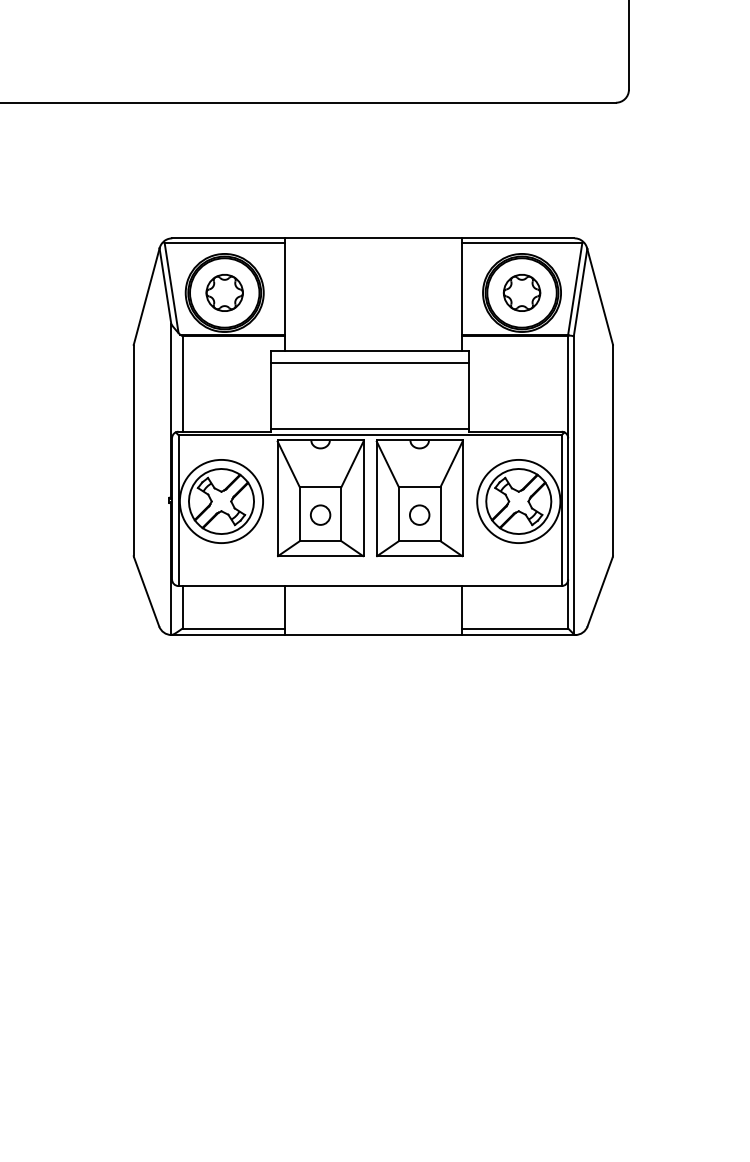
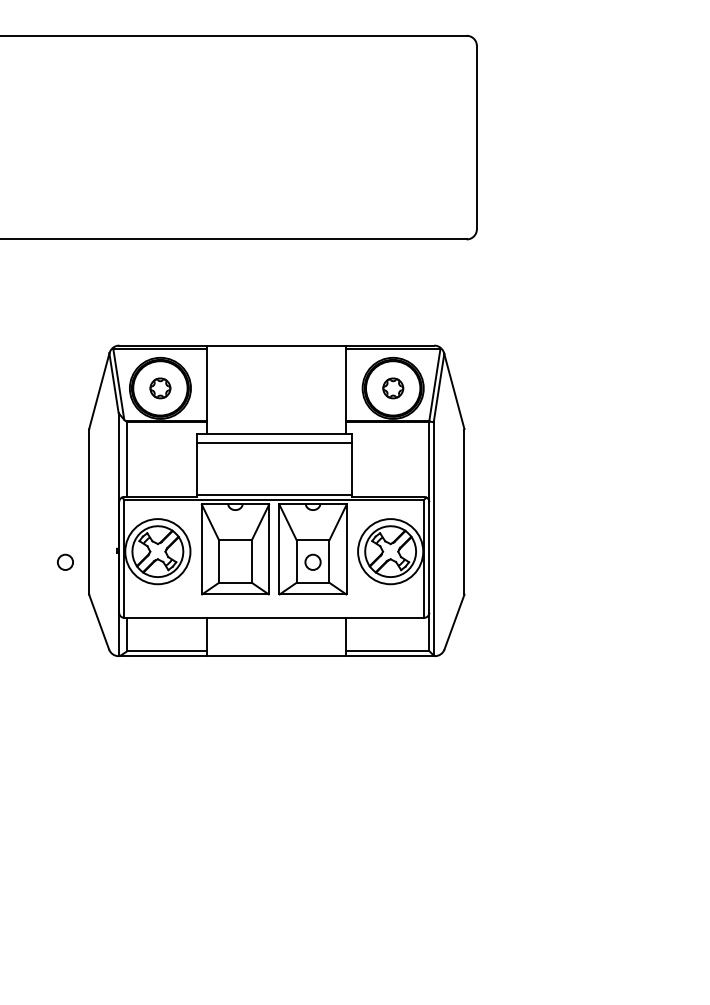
part: (224, 293) -> (160, 388), size x0.7
part: (522, 293) -> (393, 388), size x0.7
circle: (320, 514) -> (65, 561), moved

